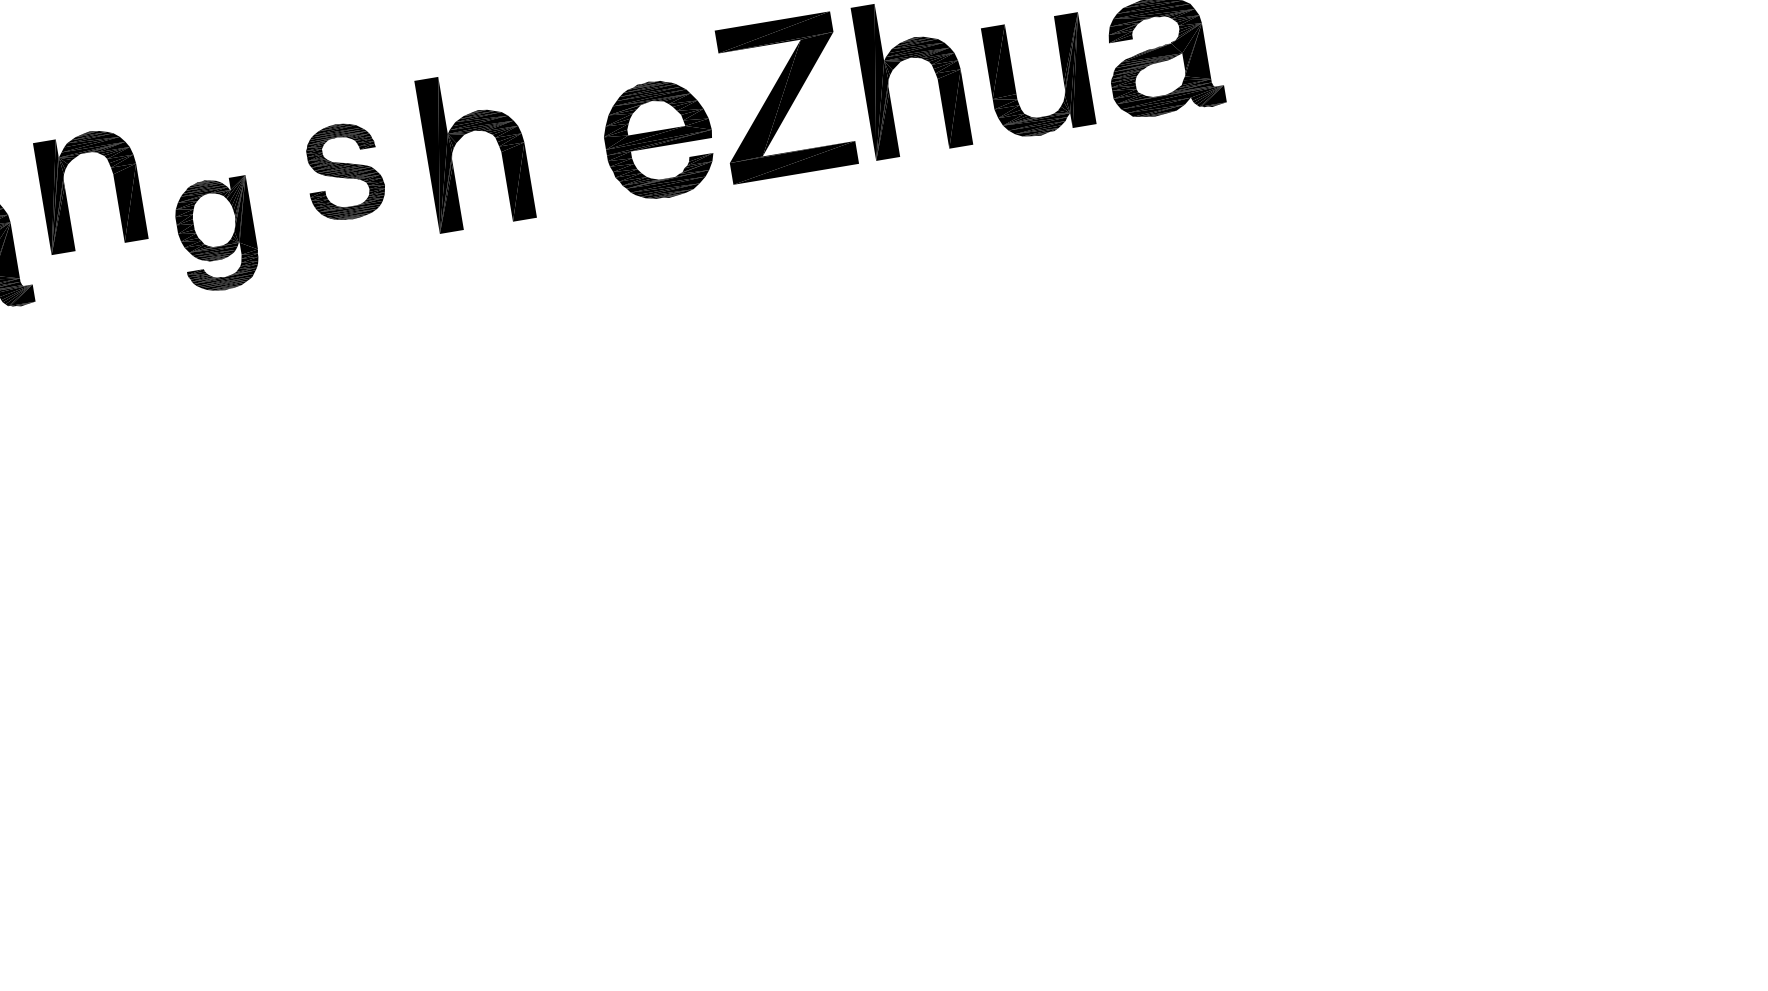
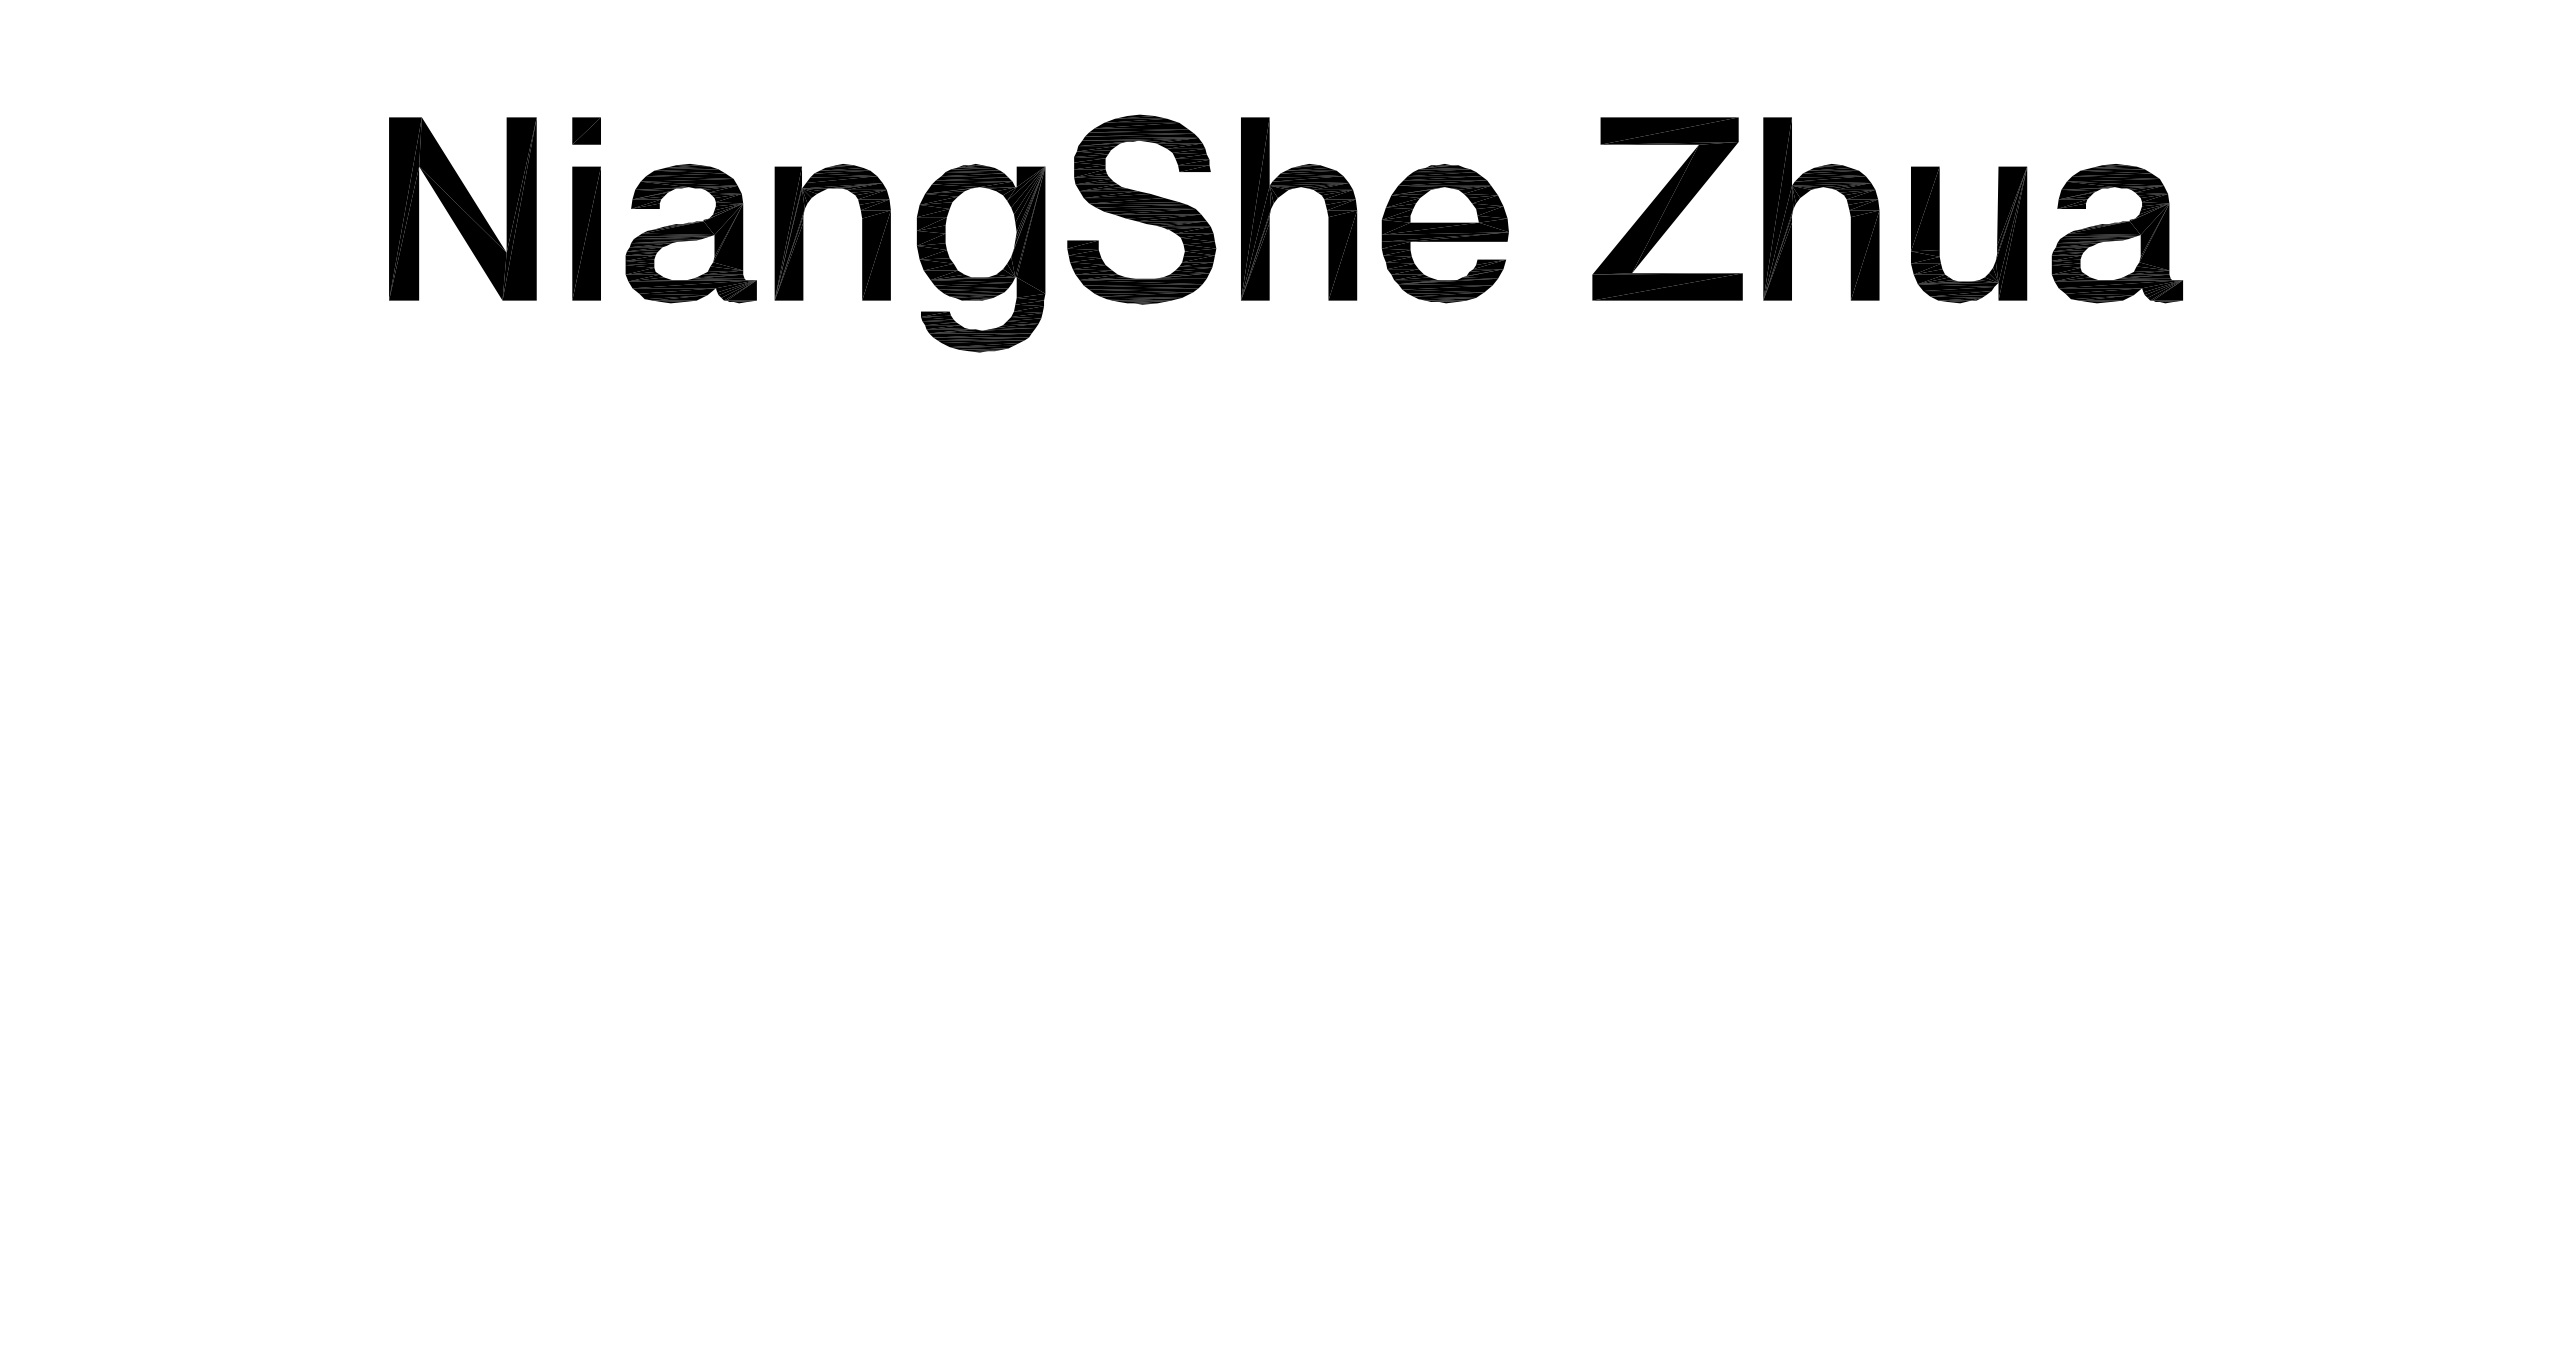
part: (658, 139) -> (1444, 233), moved
part: (344, 171) -> (1141, 209), size x1.67
part: (66, 194) -> (803, 232), moved
part: (216, 235) -> (980, 258), size x1.43

